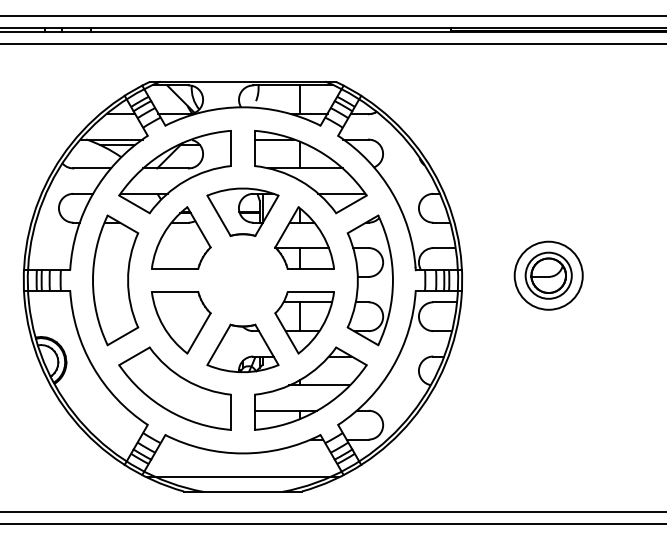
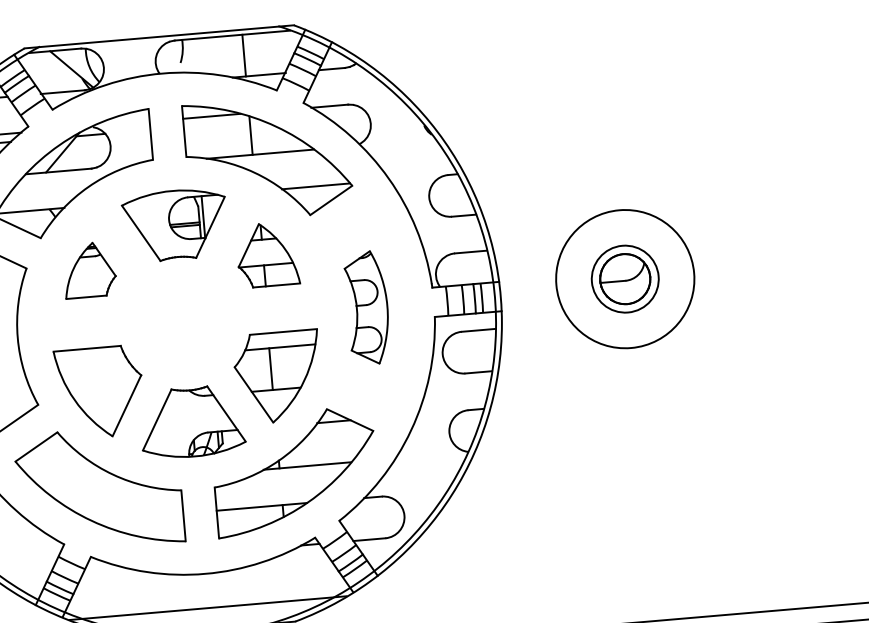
part: (181, 237) -> (89, 269), size x0.6
part: (304, 237) -> (267, 254), size x0.7
circle: (548, 275) -> (624, 278), size x1.4
part: (369, 280) -> (366, 308), size x0.6

